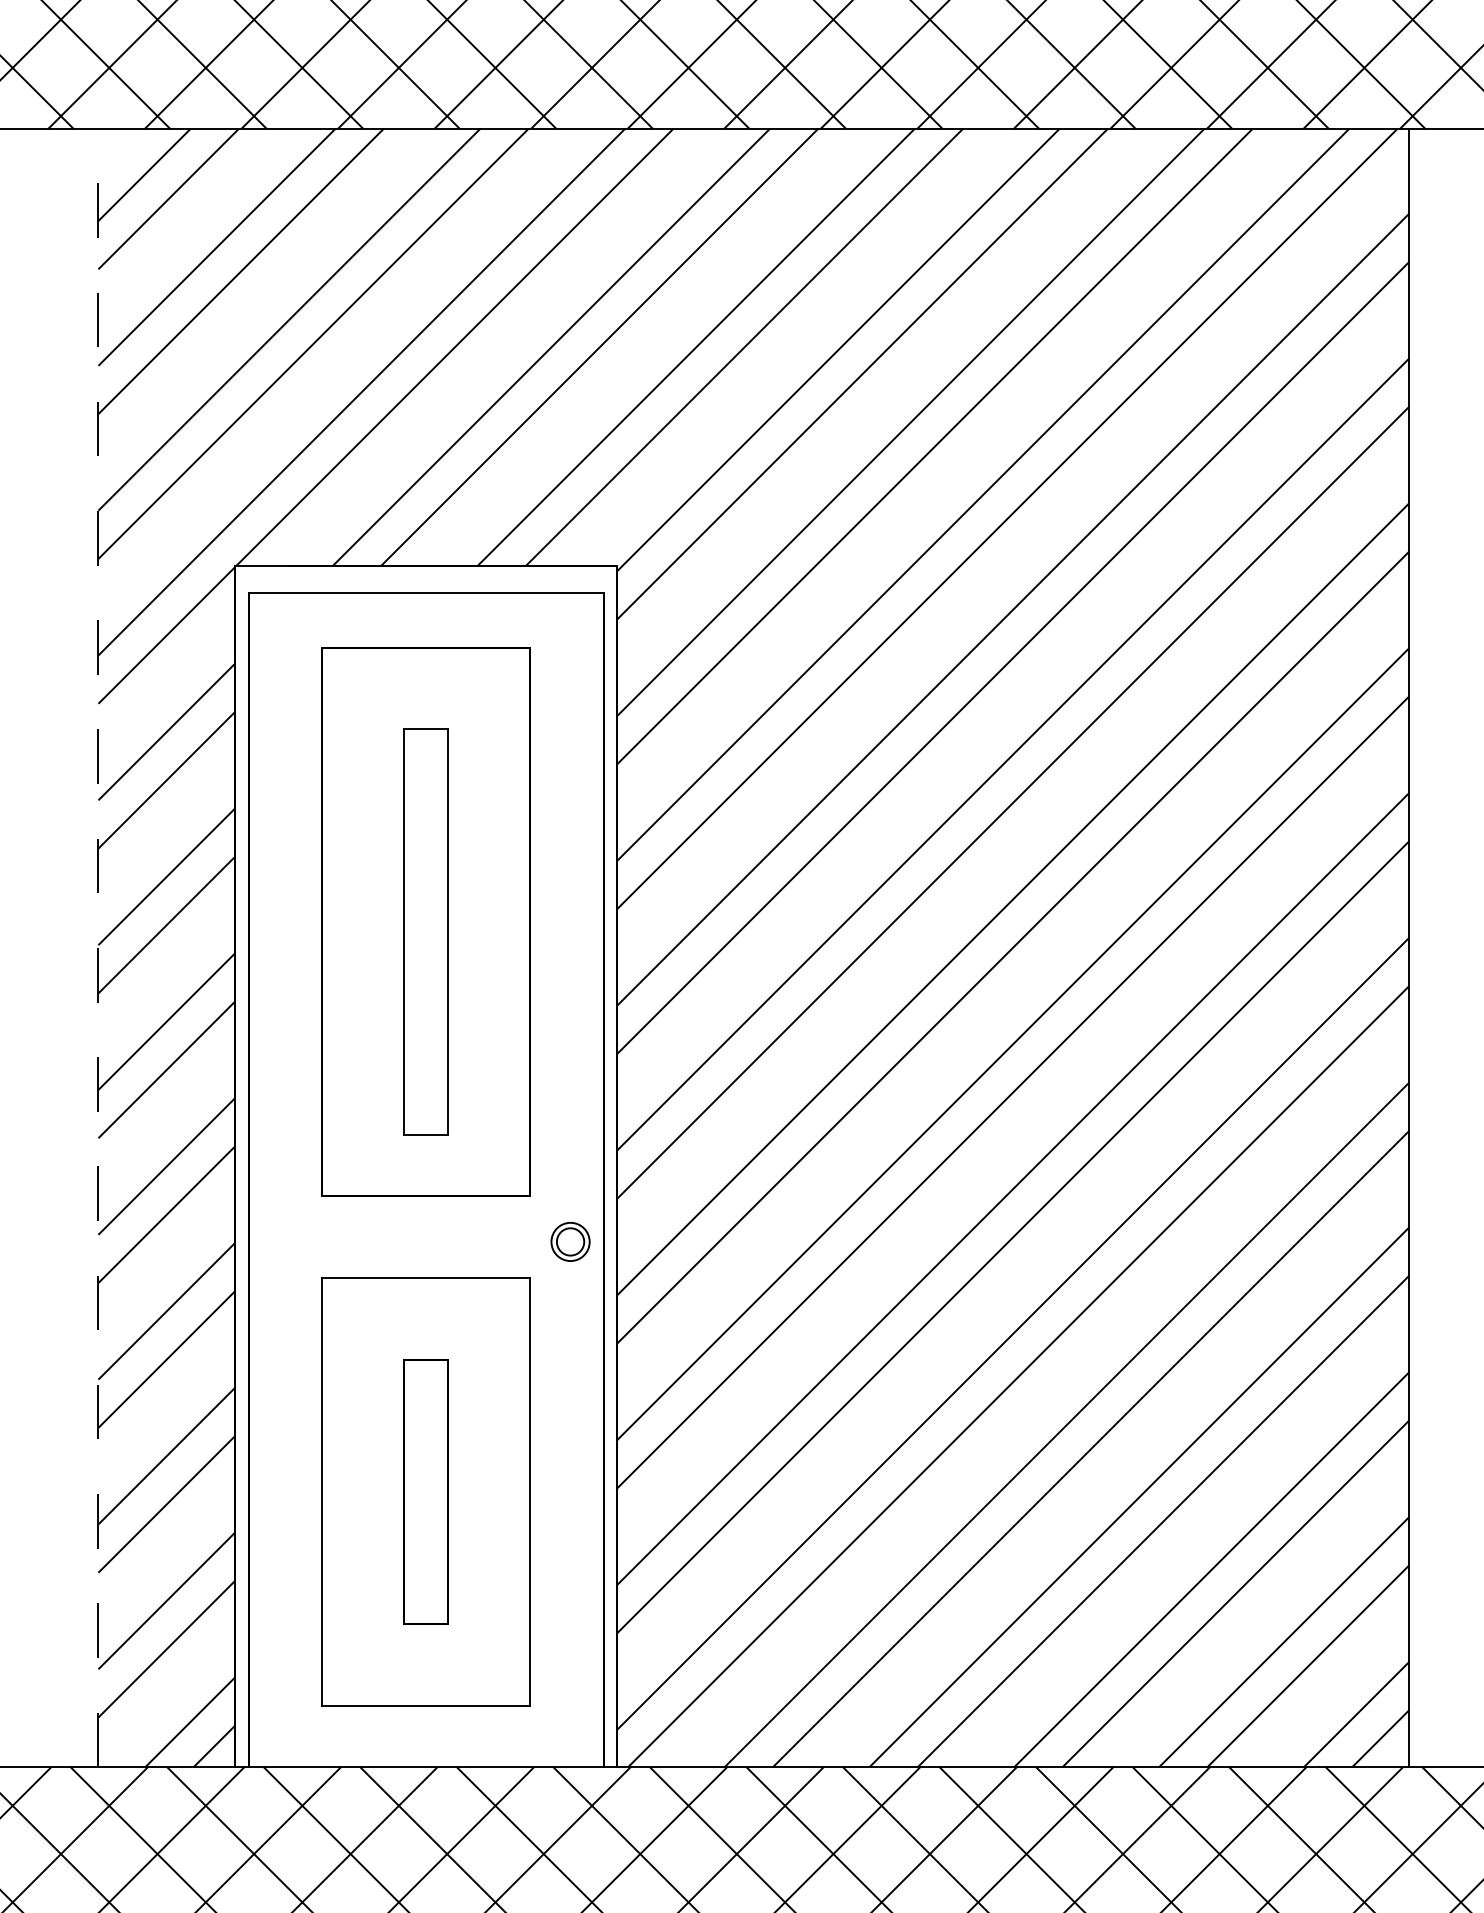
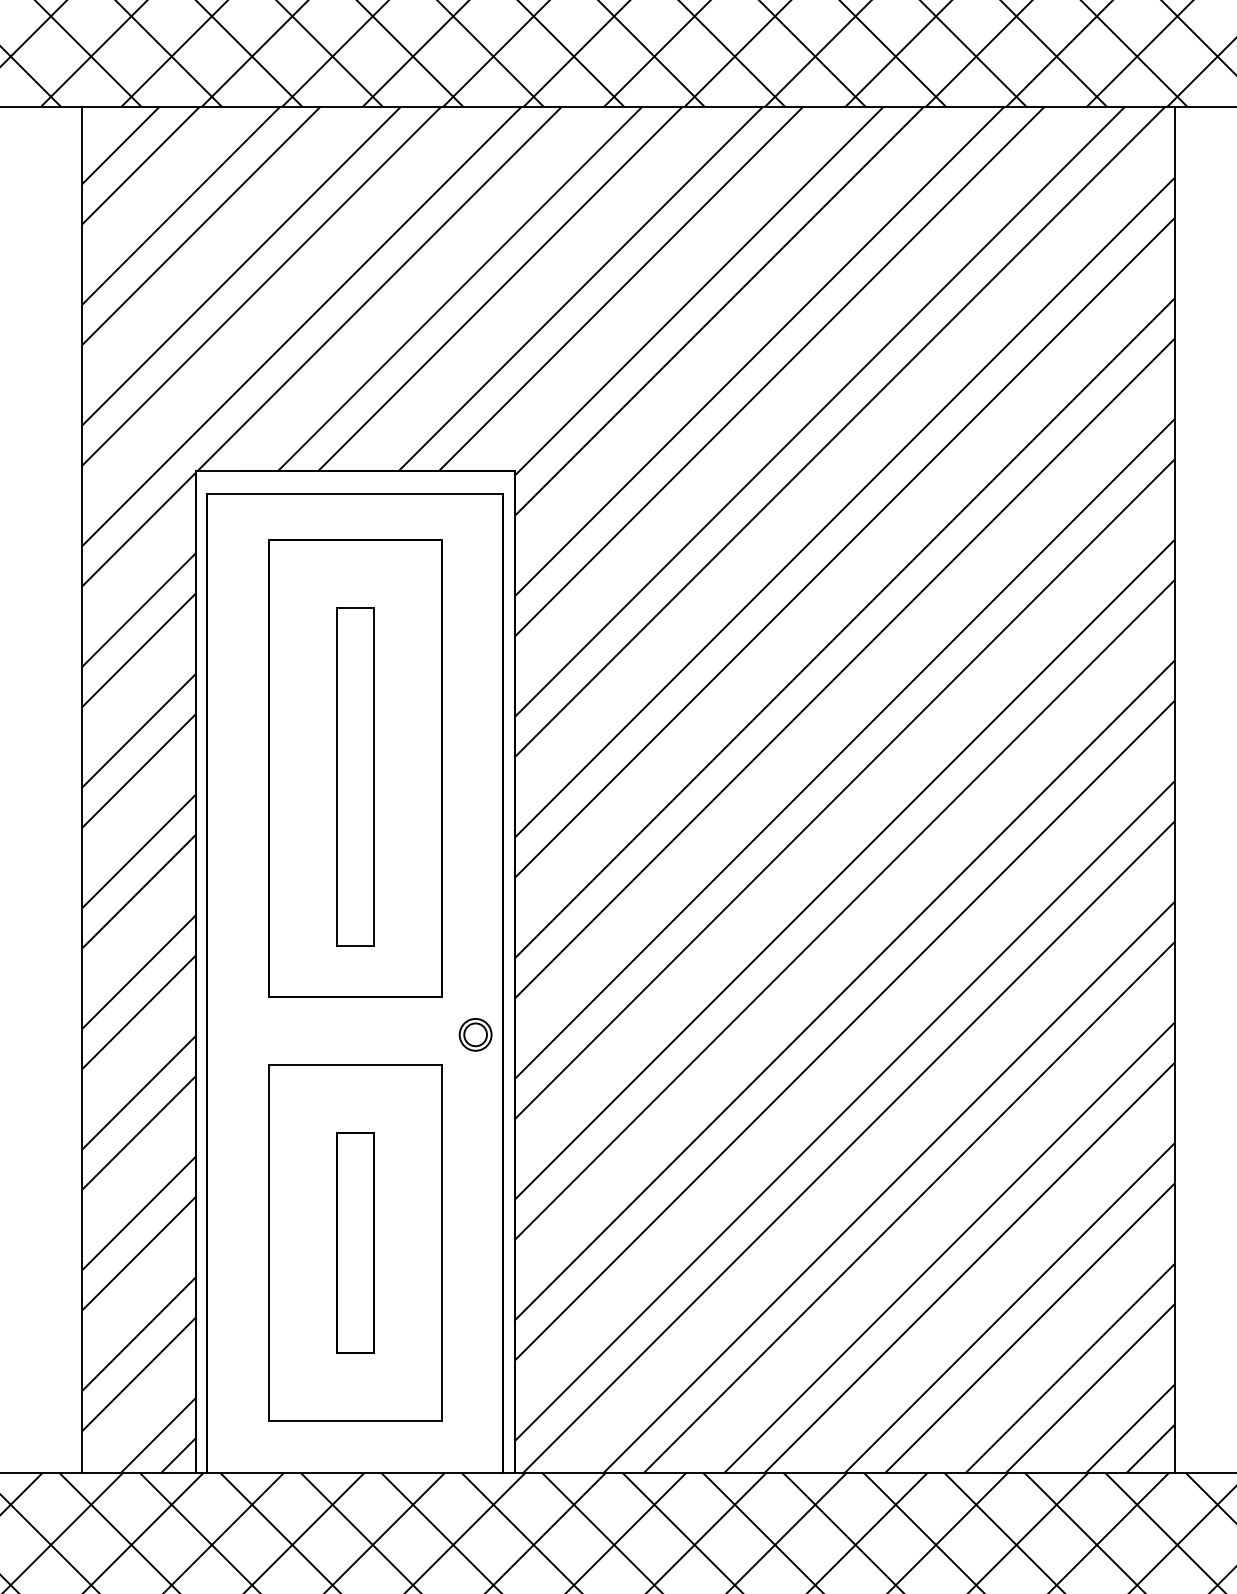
line: (98, 947) -> (82, 789), dashed -> solid

